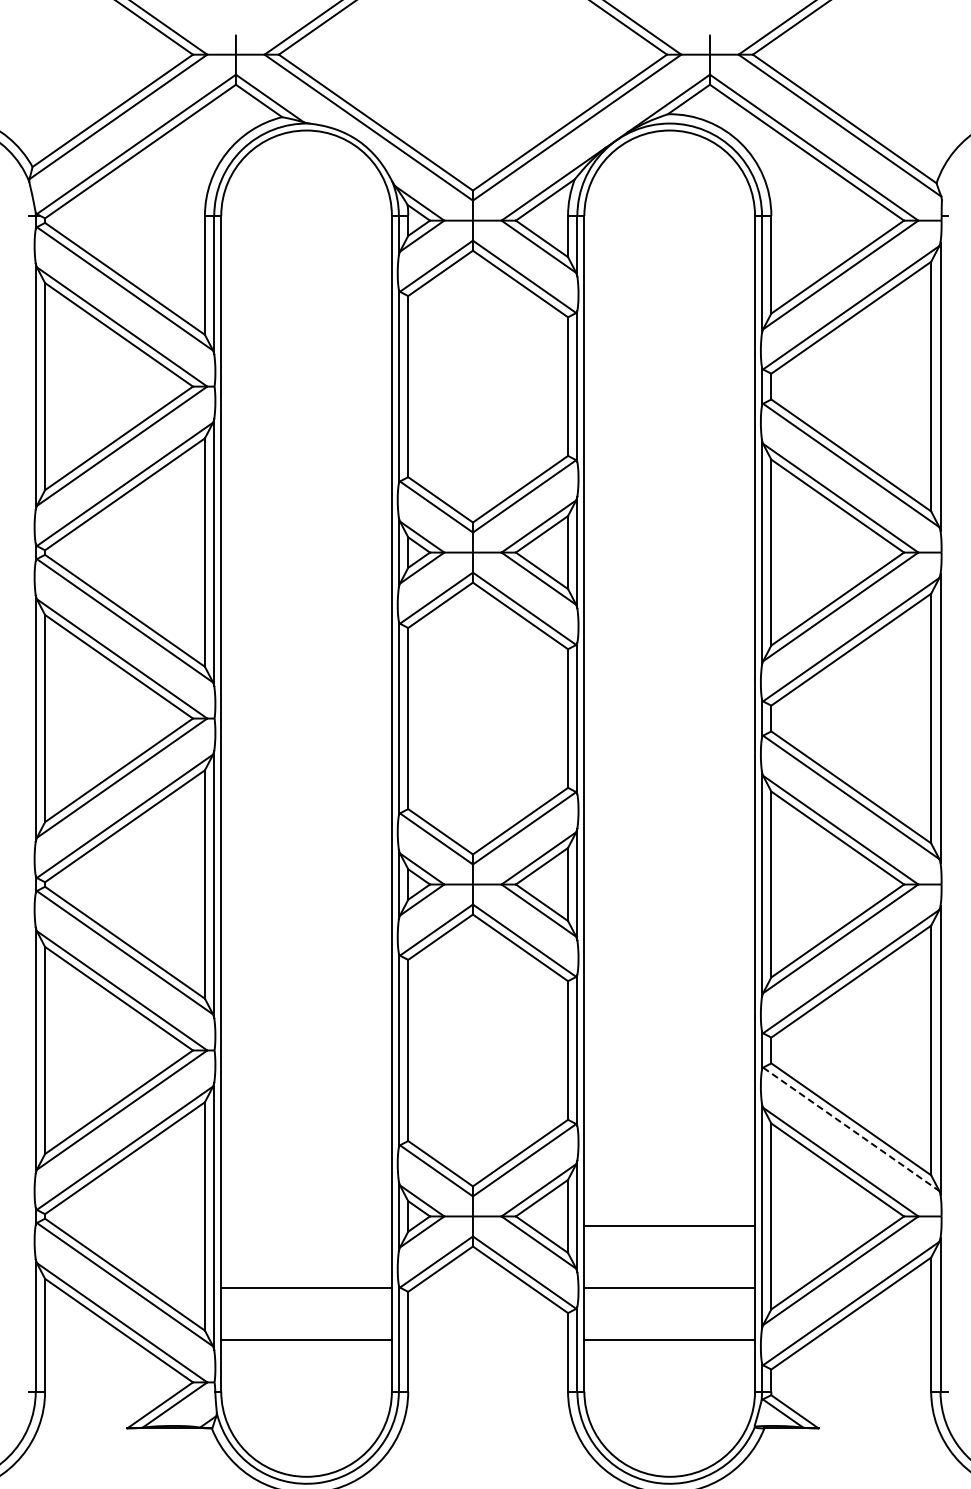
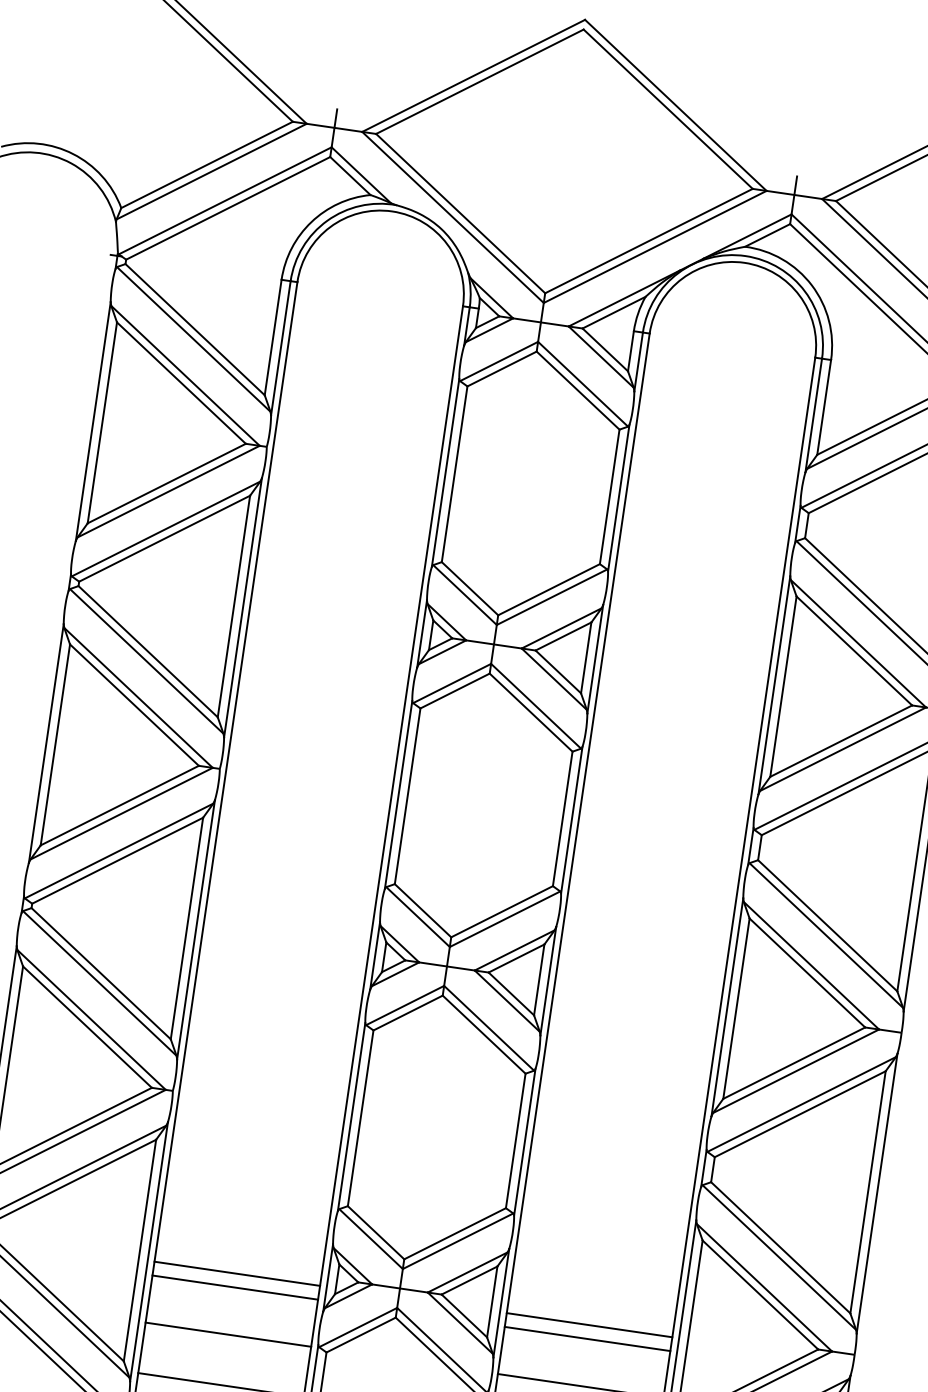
line: (851, 1129) -> (779, 1257), dashed -> solid
line: (306, 1225) -> (237, 1273), added
line: (306, 1239) -> (235, 1287), added
line: (669, 1239) -> (587, 1338), added

